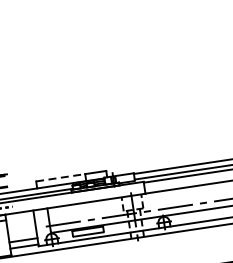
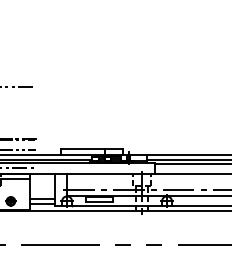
line: (60, 177) -> (82, 148), dashed -> solid

